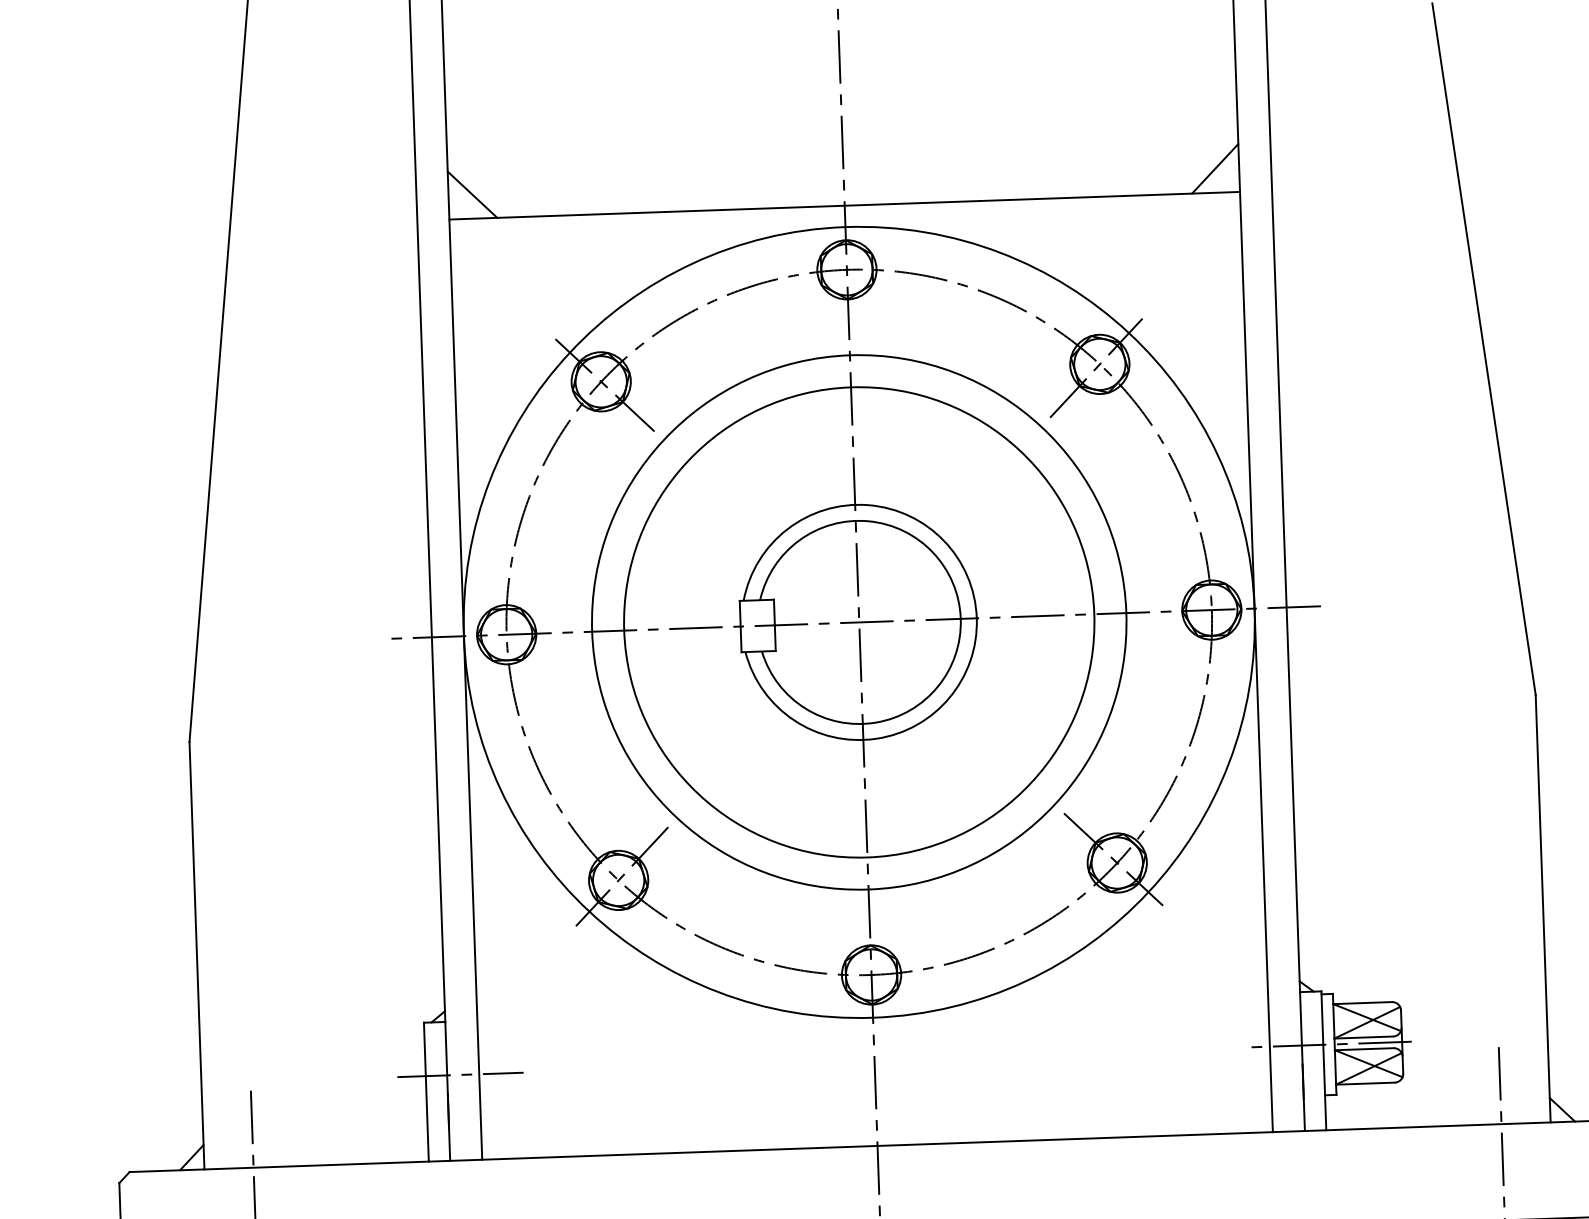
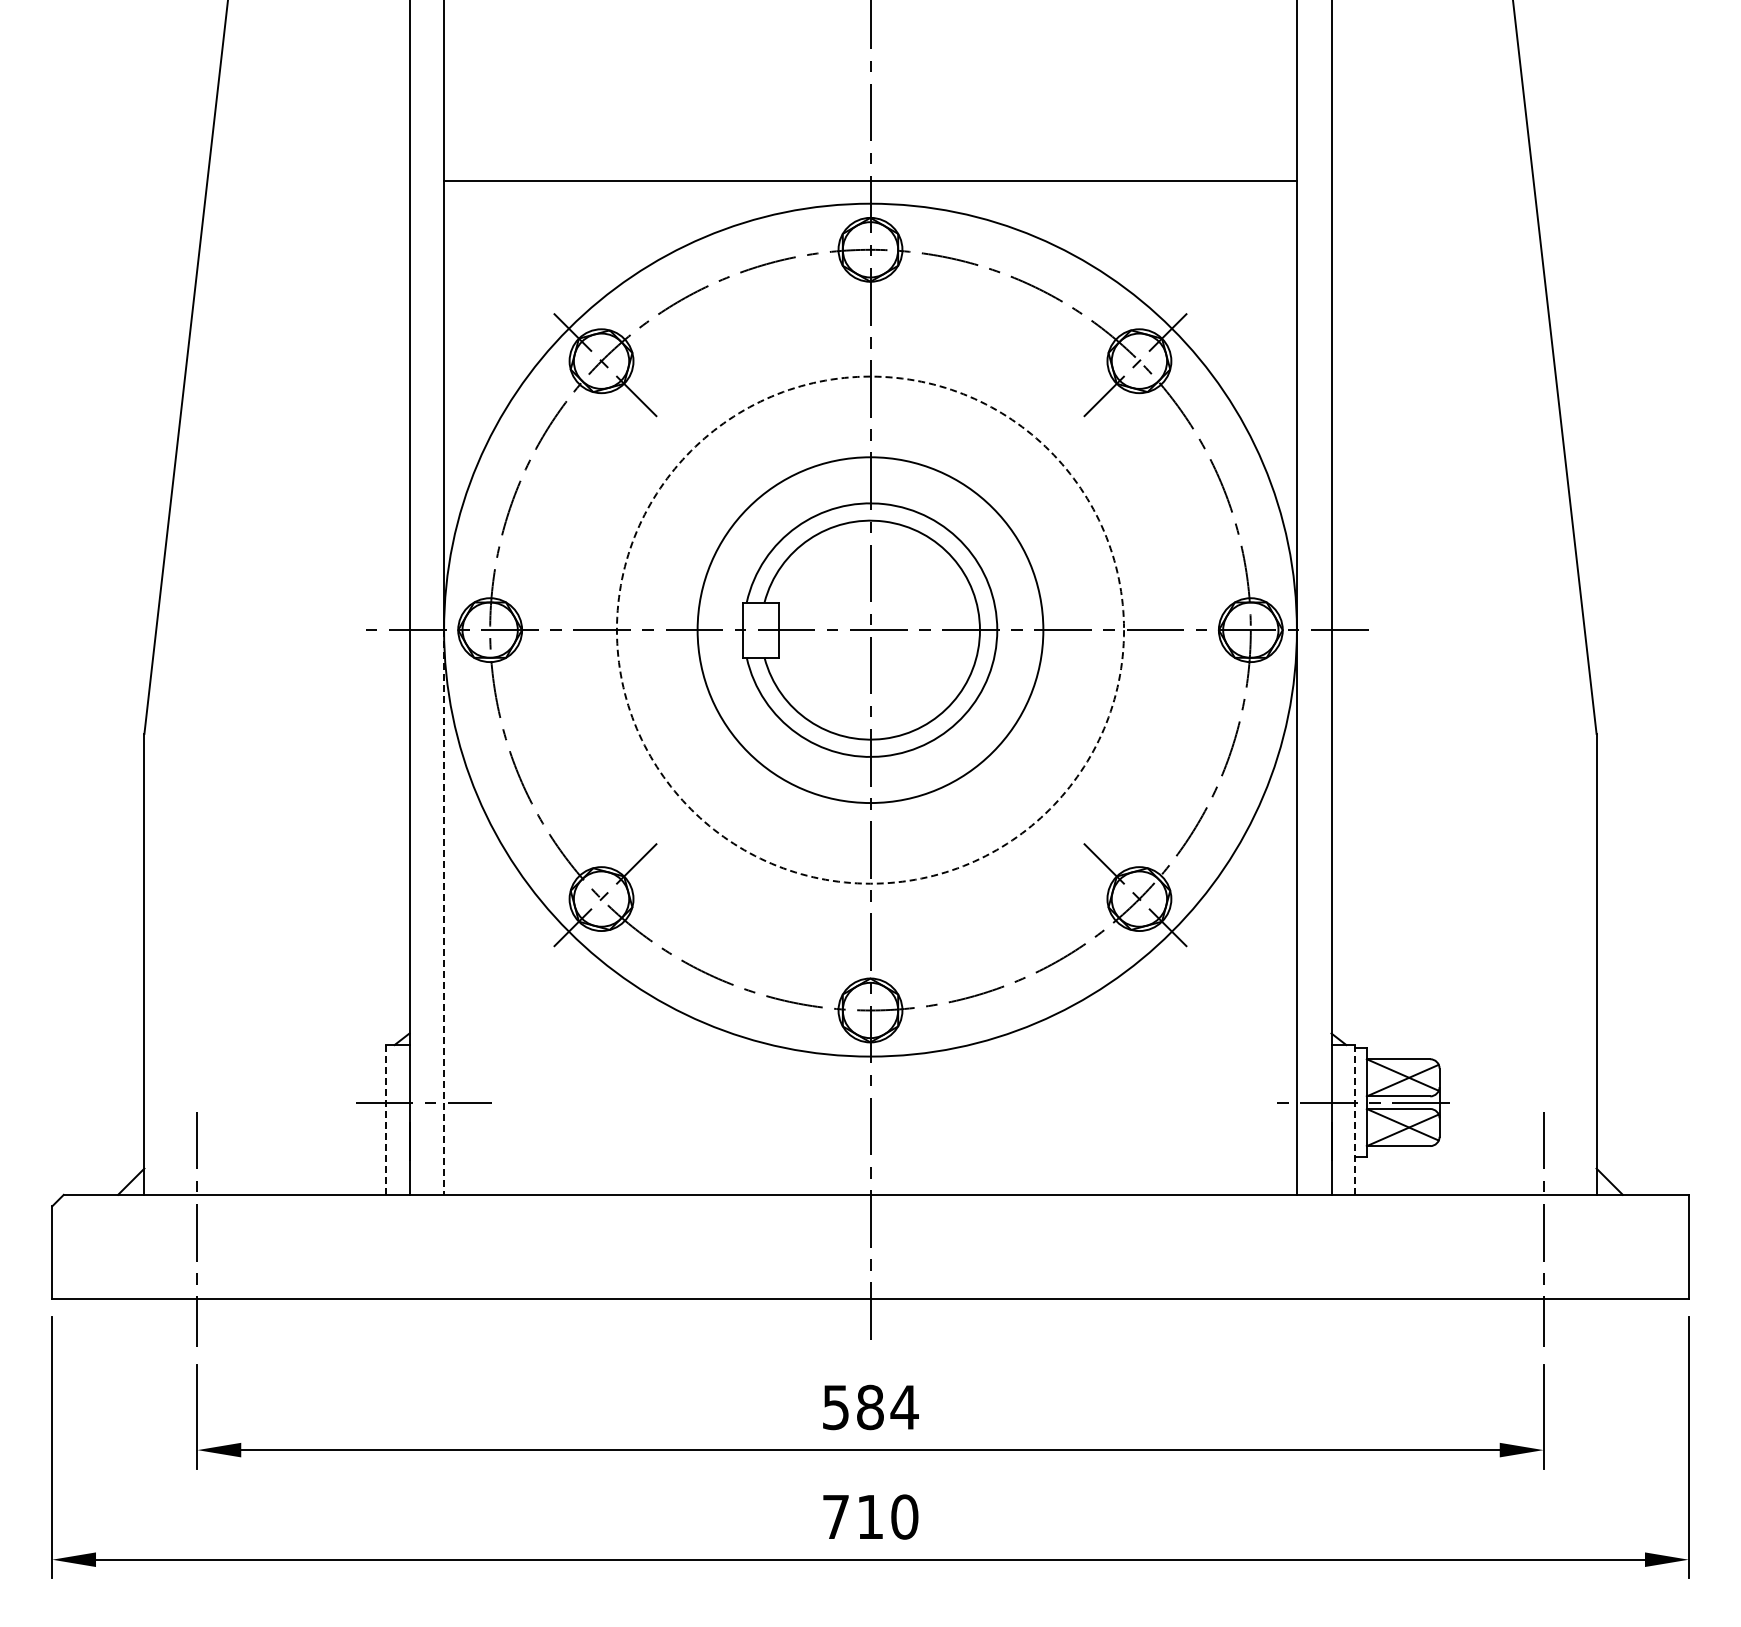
line: (1214, 168) -> (1270, 154), removed
line: (472, 194) -> (469, 154), removed
circle: (859, 621) -> (870, 629), solid -> dashed
circle: (859, 622) -> (870, 630), size x0.6
line: (473, 898) -> (444, 913), solid -> dashed
line: (1323, 1060) -> (1354, 1119), solid -> dashed
line: (426, 1091) -> (386, 1119), solid -> dashed

